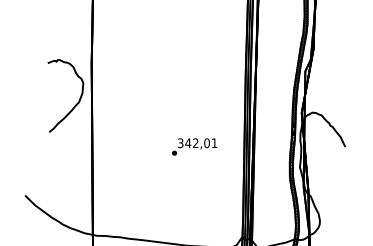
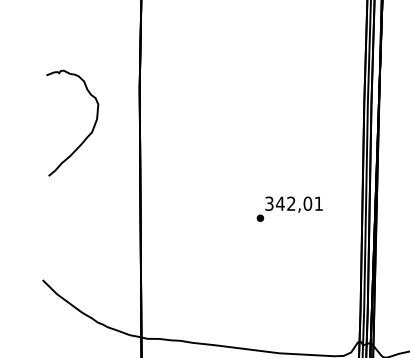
curve: (75, 104) -> (86, 135), moved

